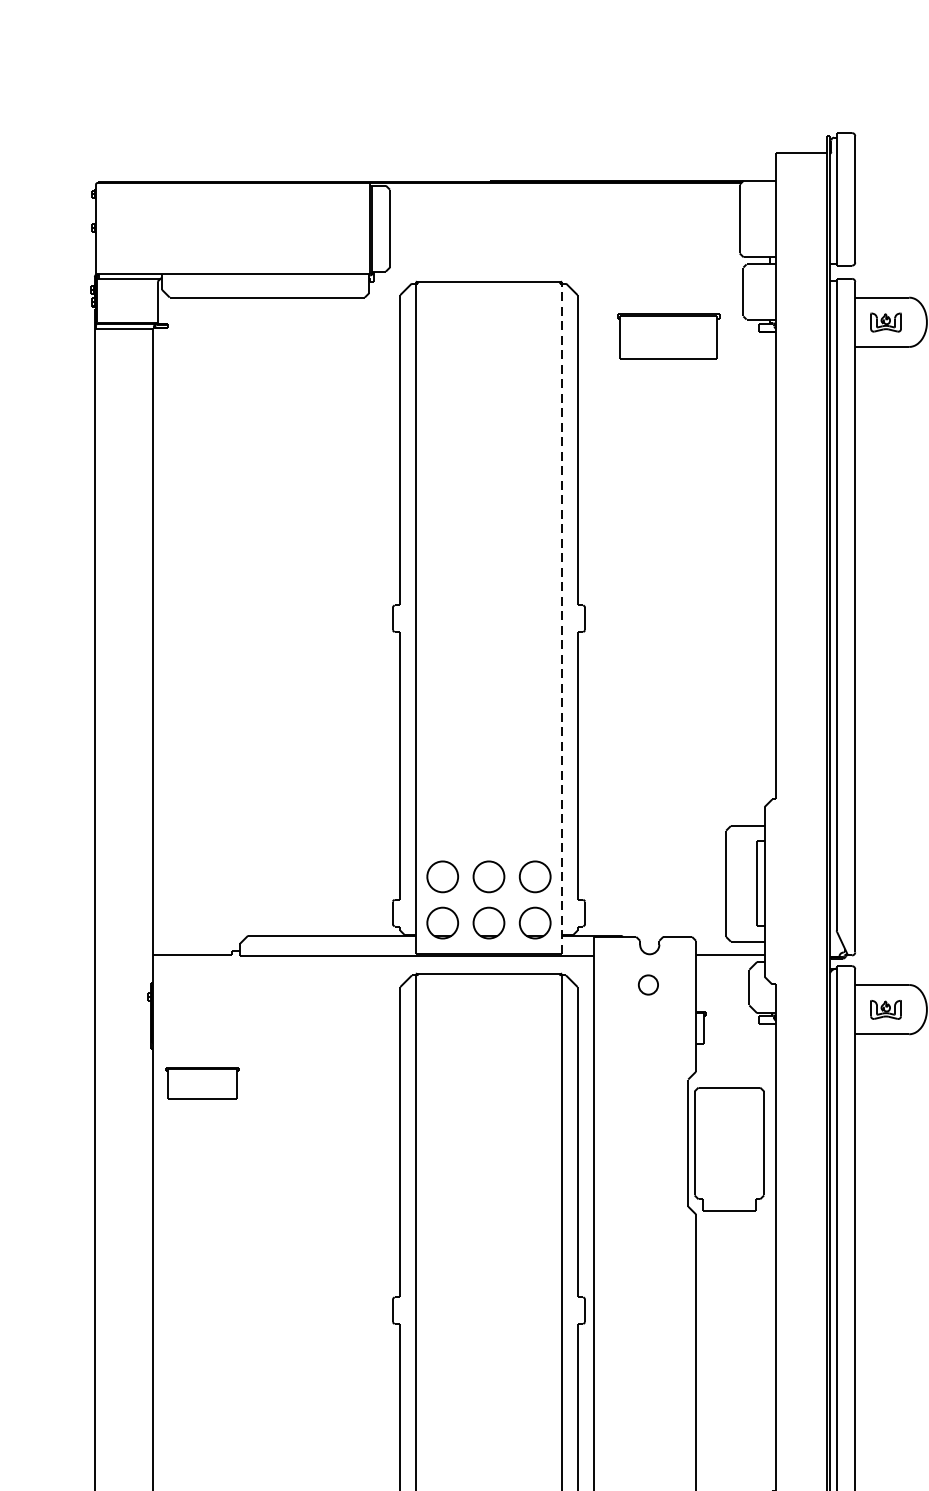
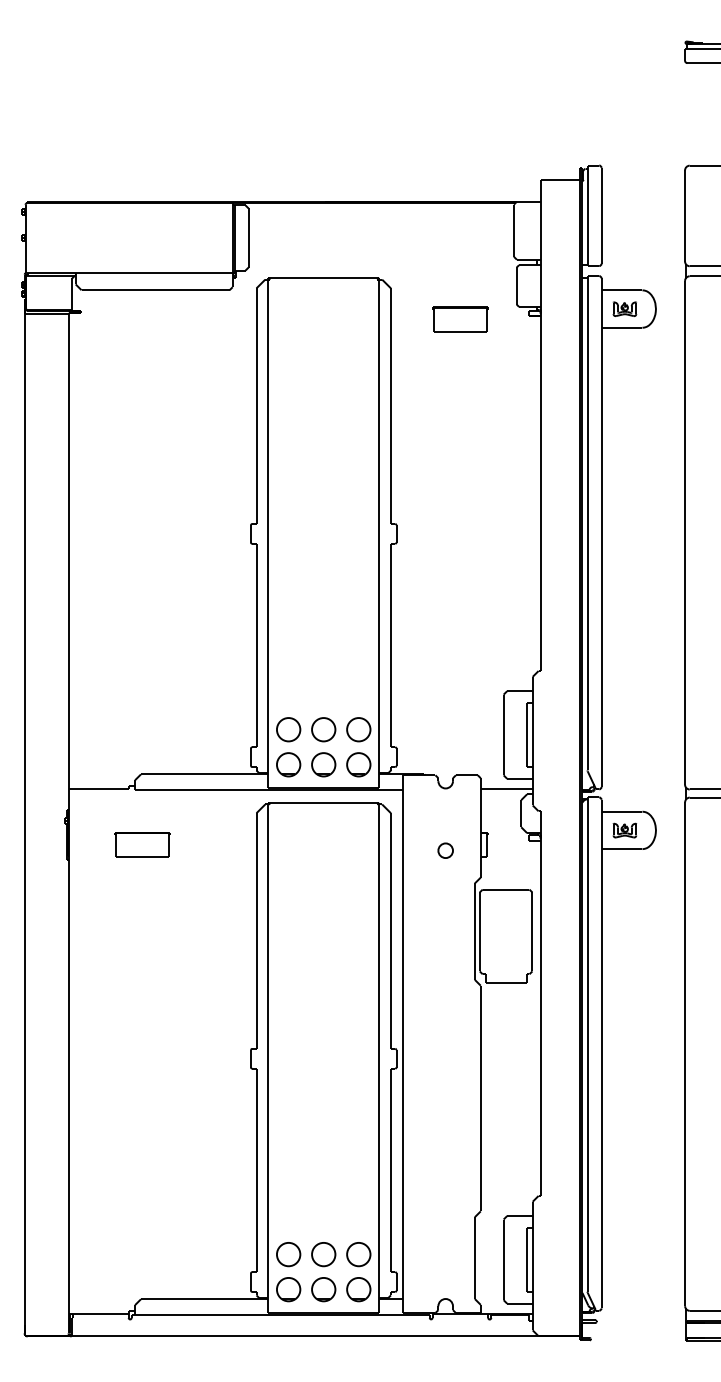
part: (669, 336) -> (460, 319), size x0.71
line: (562, 618) -> (379, 533), dashed -> solid
part: (648, 984) -> (445, 850), moved
part: (202, 1083) -> (142, 844), moved

